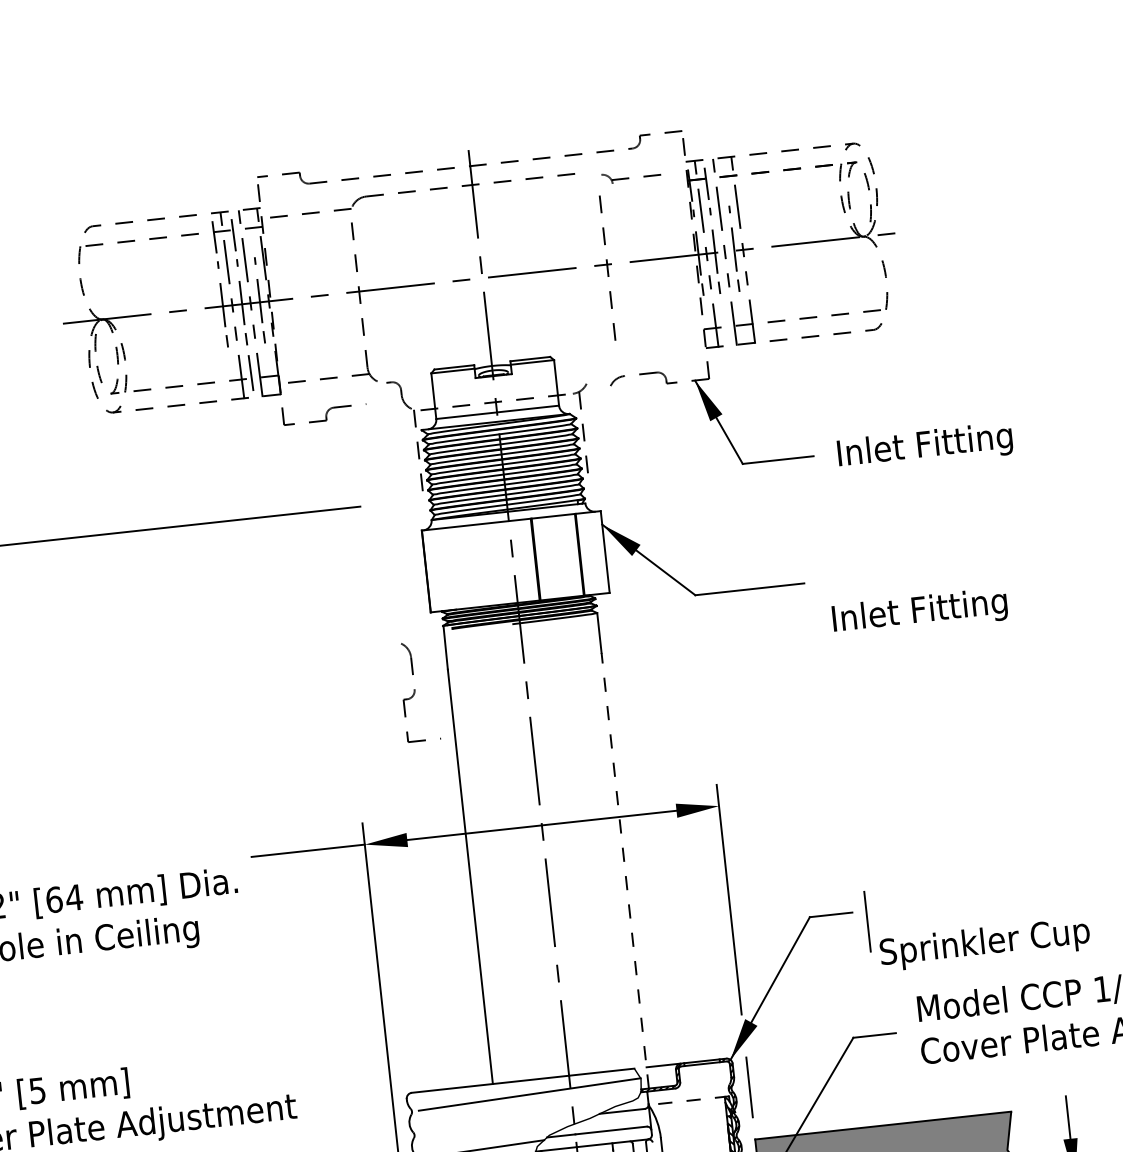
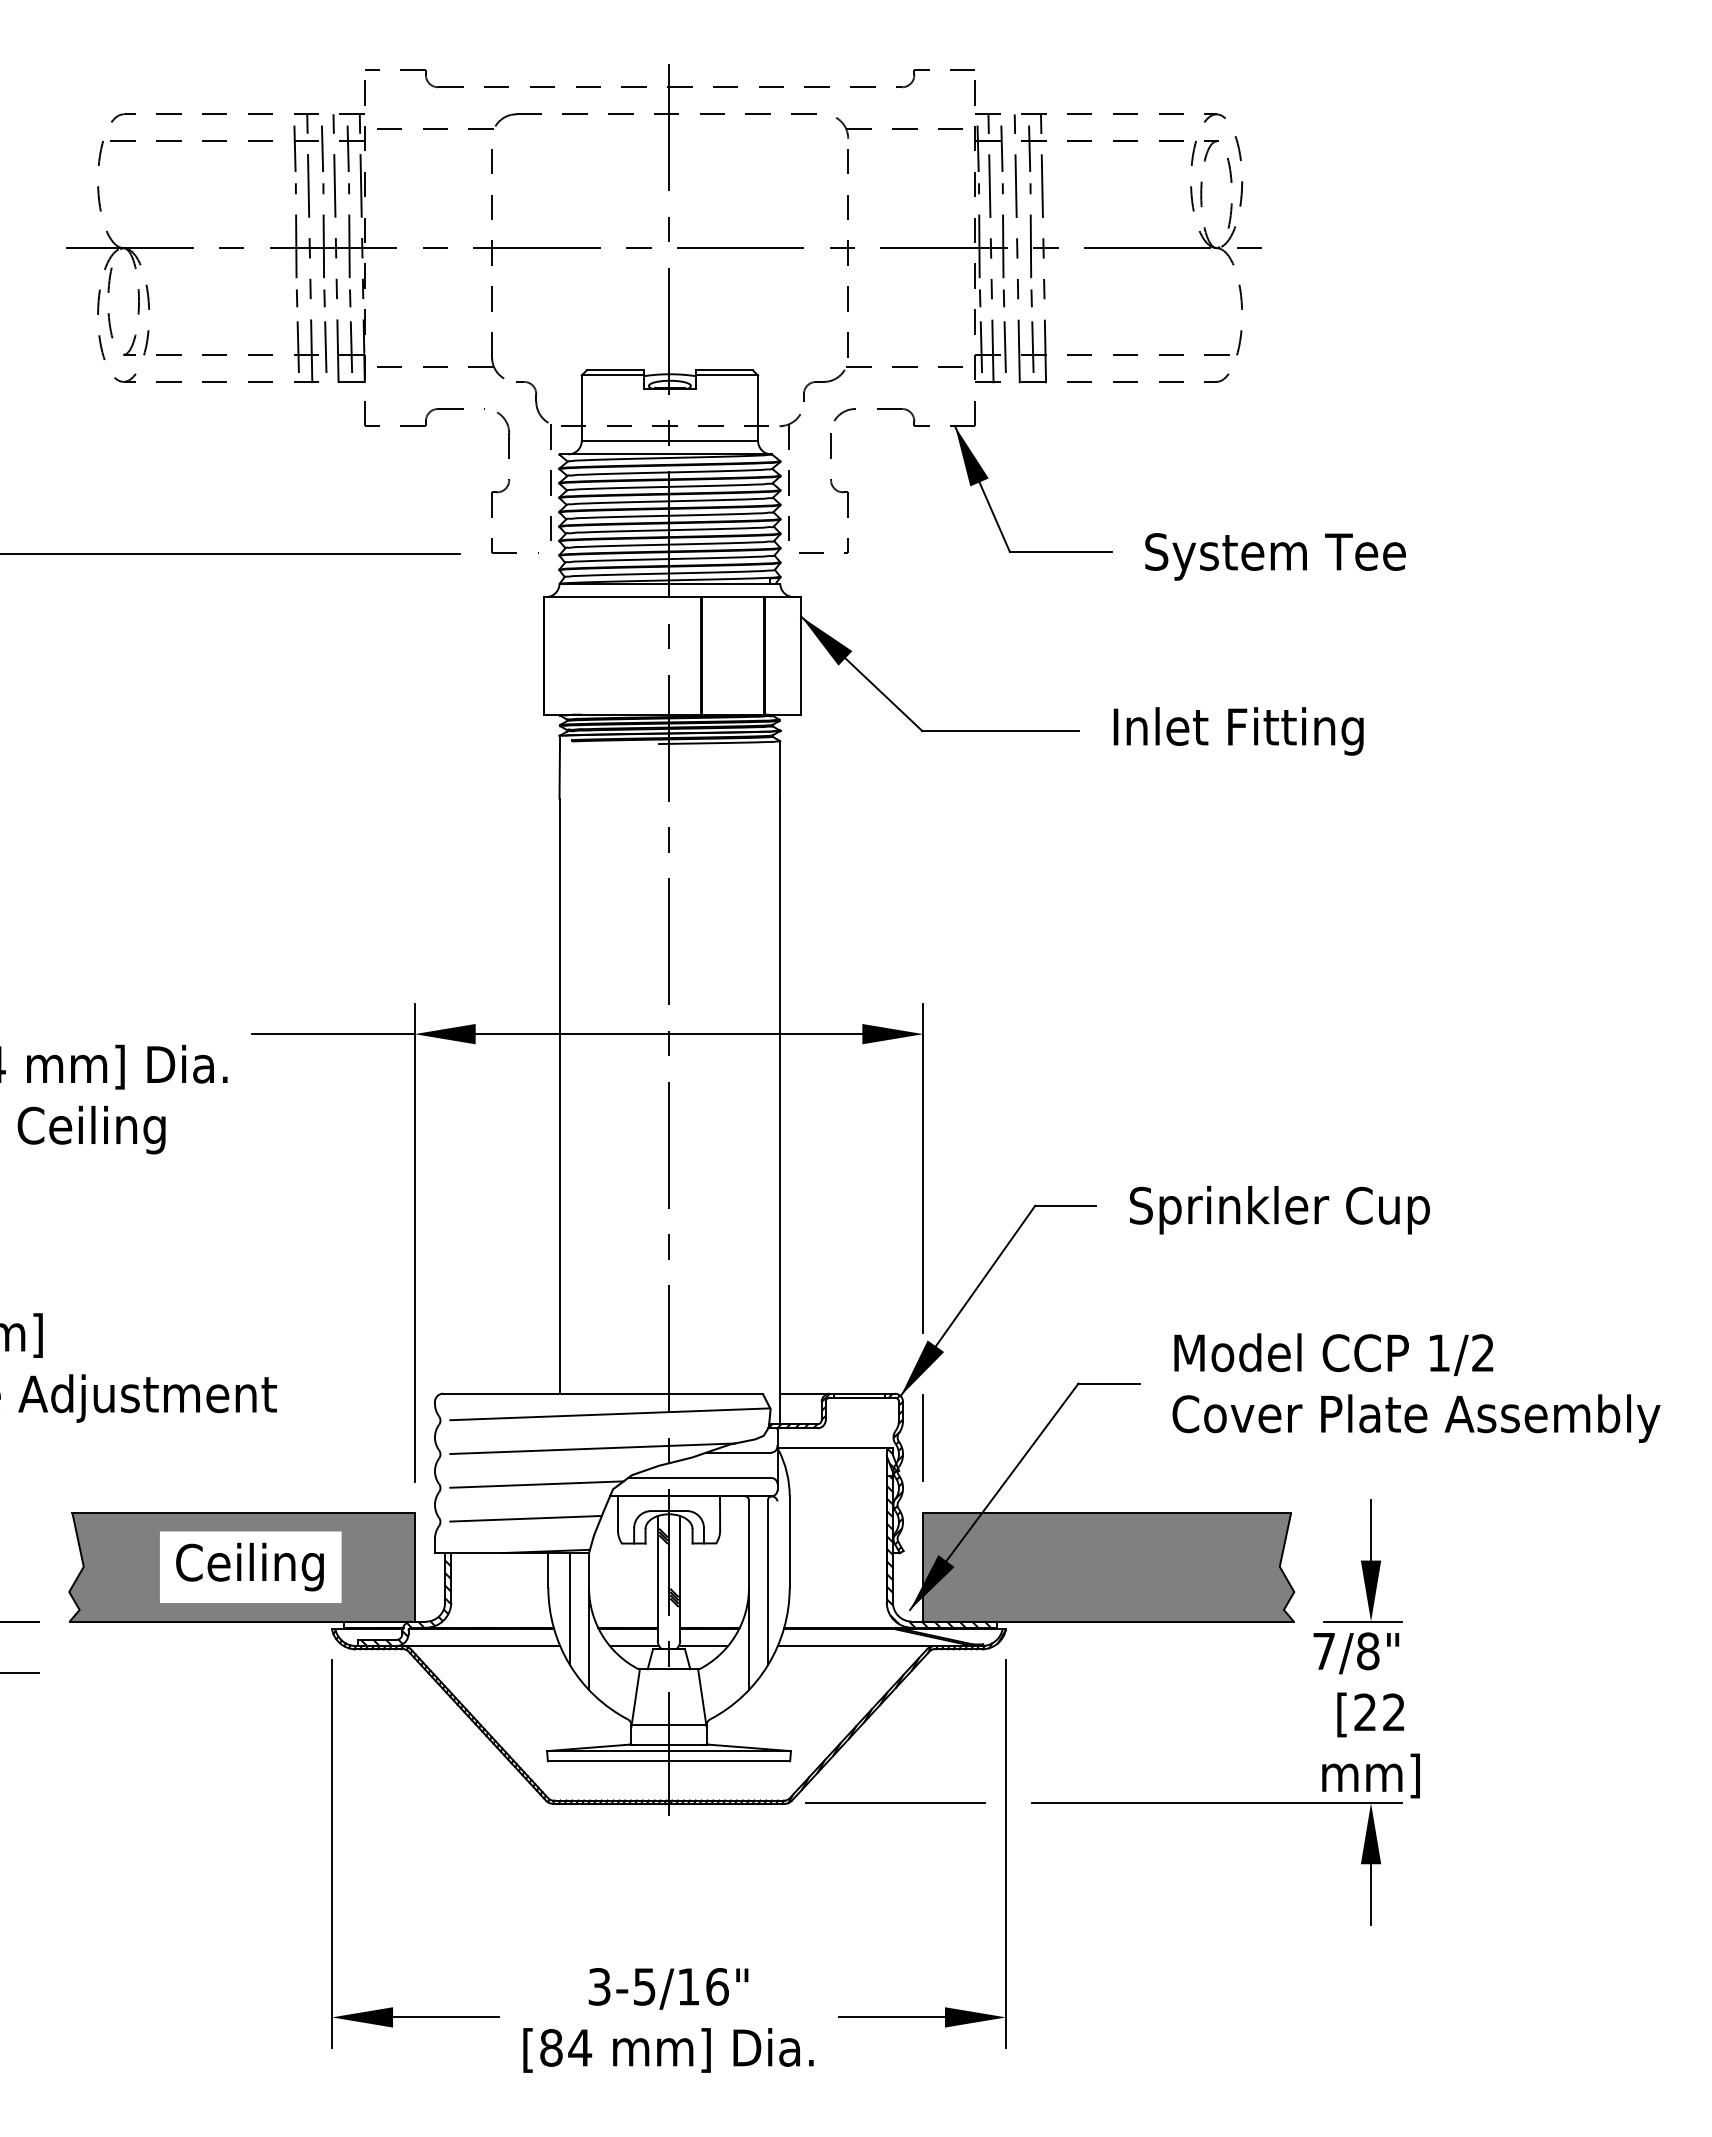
part: (633, 176) -> (898, 127), size x1.67
line: (725, 181) -> (1029, 148), added
line: (251, 233) -> (347, 148), added
line: (743, 319) -> (1032, 347), added
line: (723, 321) -> (1004, 347), added
line: (707, 323) -> (981, 347), added
part: (647, 344) -> (892, 367), added
line: (268, 371) -> (351, 347), added
line: (231, 375) -> (297, 347), added
part: (613, 431) -> (831, 486), added
text: (928, 446) -> (1275, 556), Inlet Fitting -> System Tee
text: (919, 612) -> (1238, 731), moved
part: (418, 691) -> (514, 482), moved
line: (625, 870) -> (780, 1111), dashed -> solid
line: (866, 921) -> (1115, 1220), removed
text: (984, 944) -> (1279, 1210), moved
line: (689, 1100) -> (835, 1447), dashed -> solid
line: (519, 1119) -> (592, 1448), added

